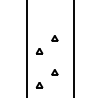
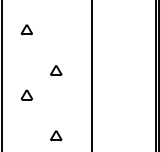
part: (39, 17) -> (26, 30), added

